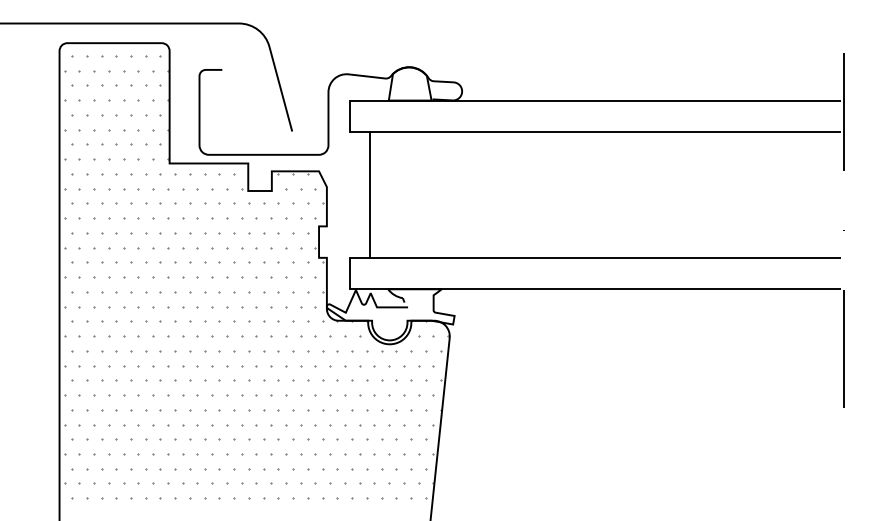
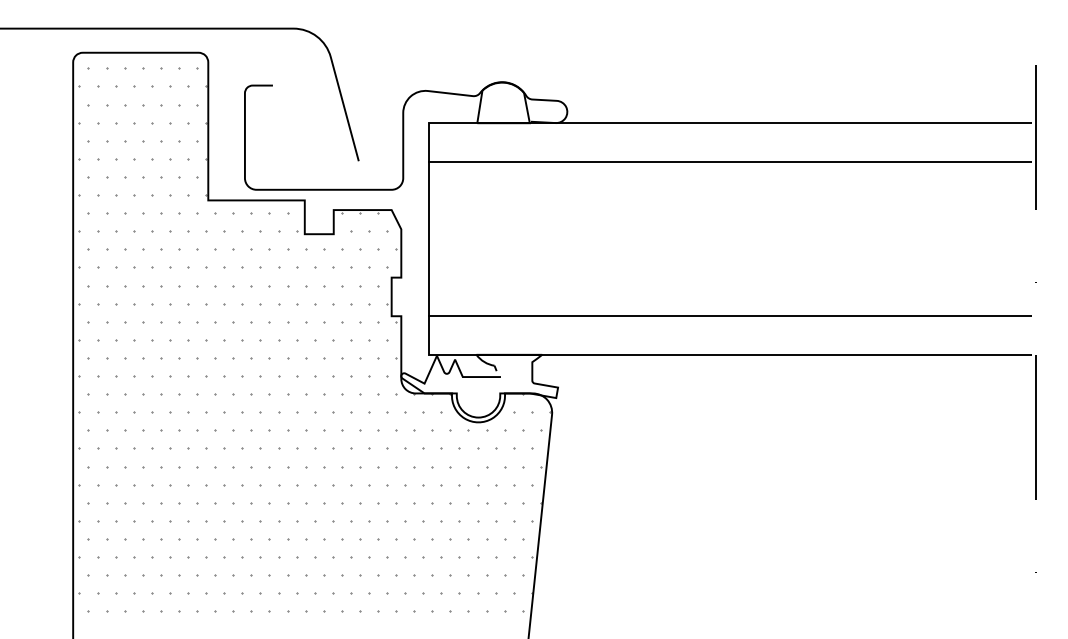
line: (370, 194) -> (429, 238), moved

